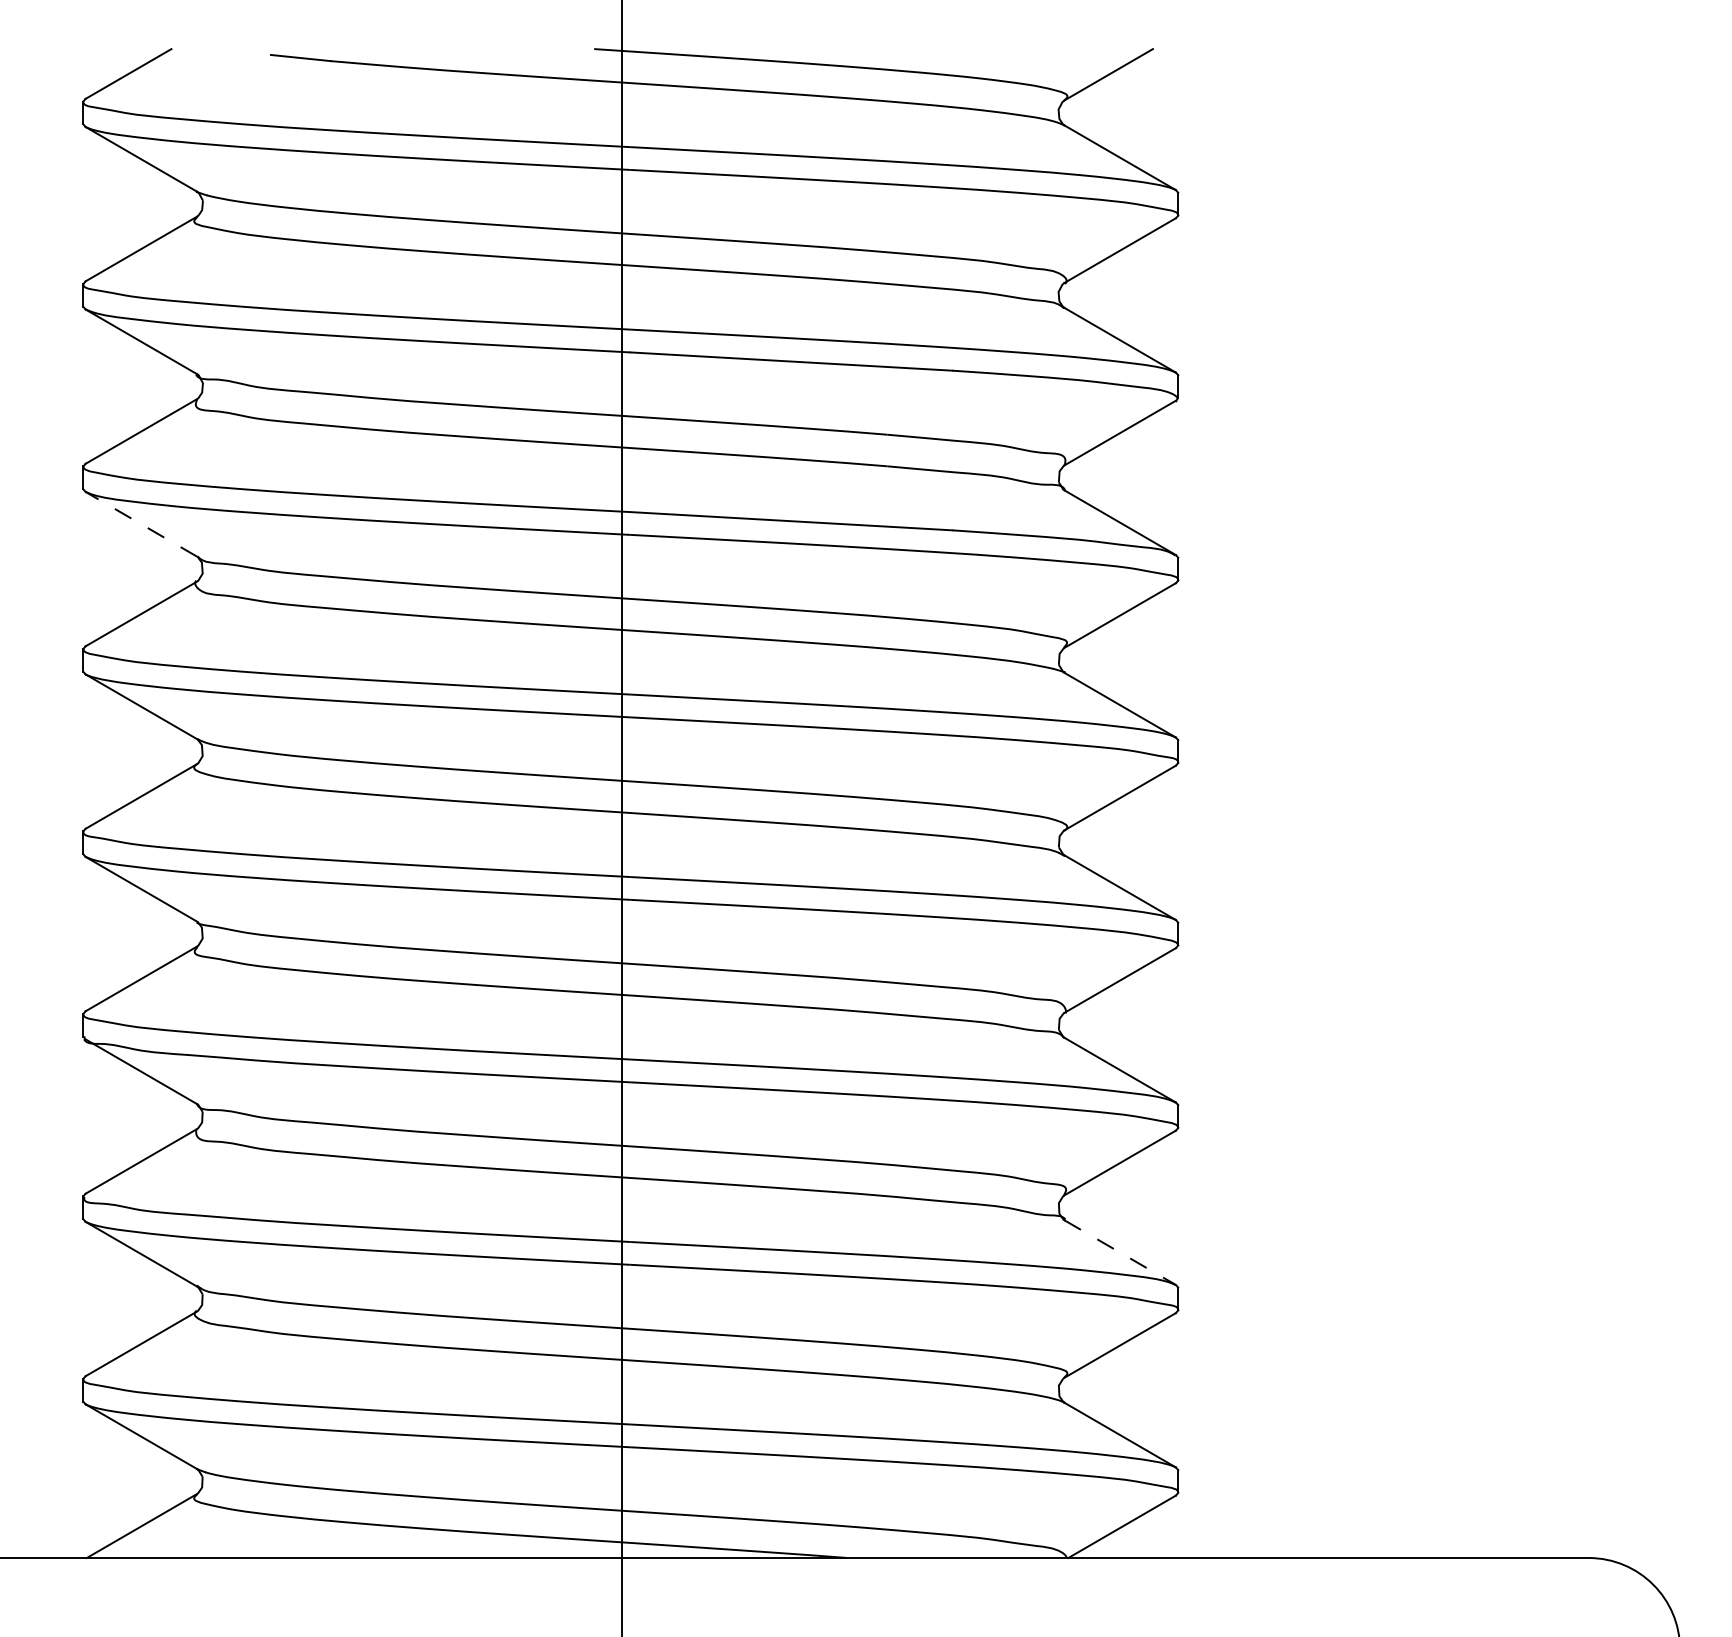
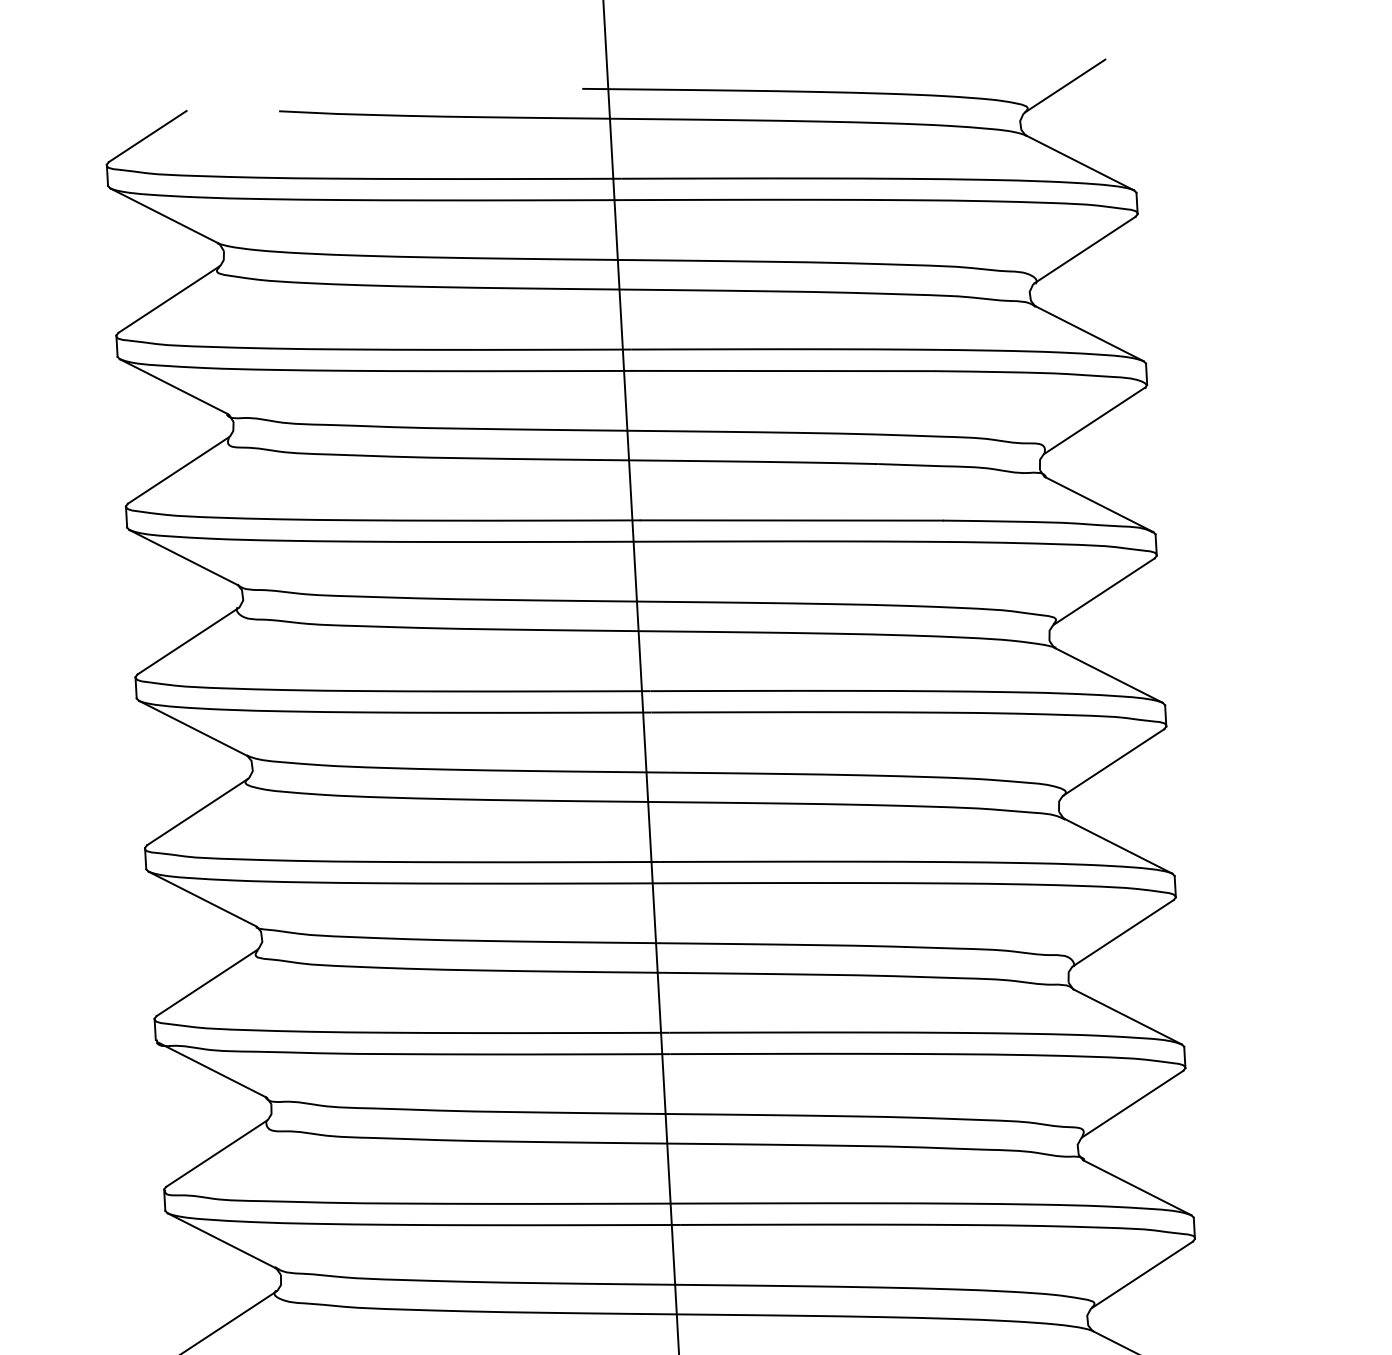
line: (140, 524) -> (182, 557), dashed -> solid
line: (1120, 1252) -> (1137, 1187), dashed -> solid

